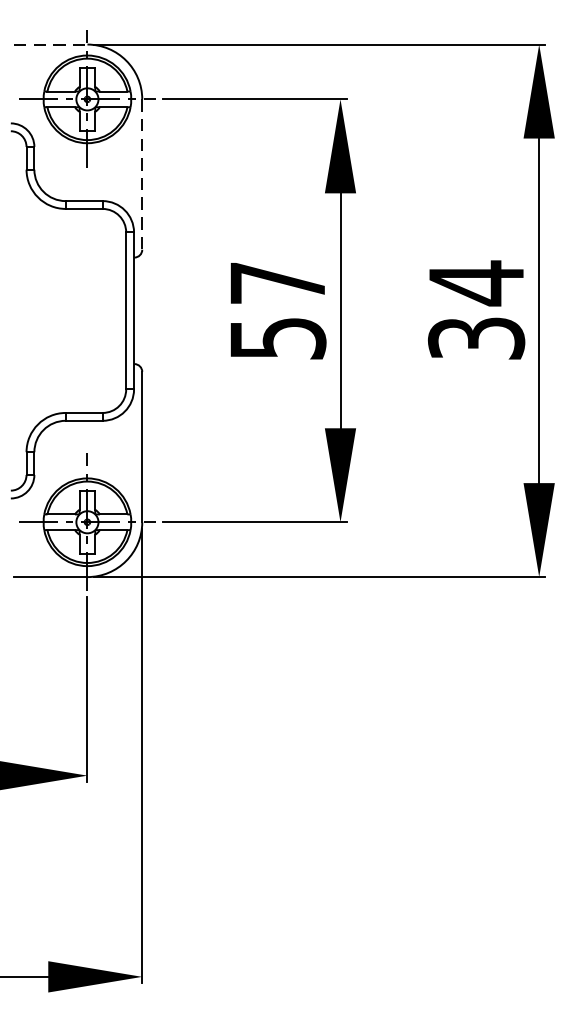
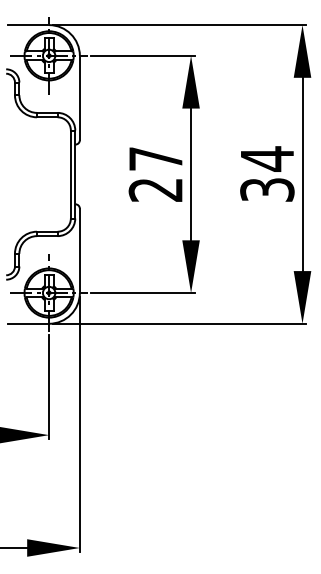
line: (50, 45) -> (28, 25), dashed -> solid
line: (141, 175) -> (79, 98), dashed -> solid
text: (277, 337) -> (155, 189), 57 -> 27

